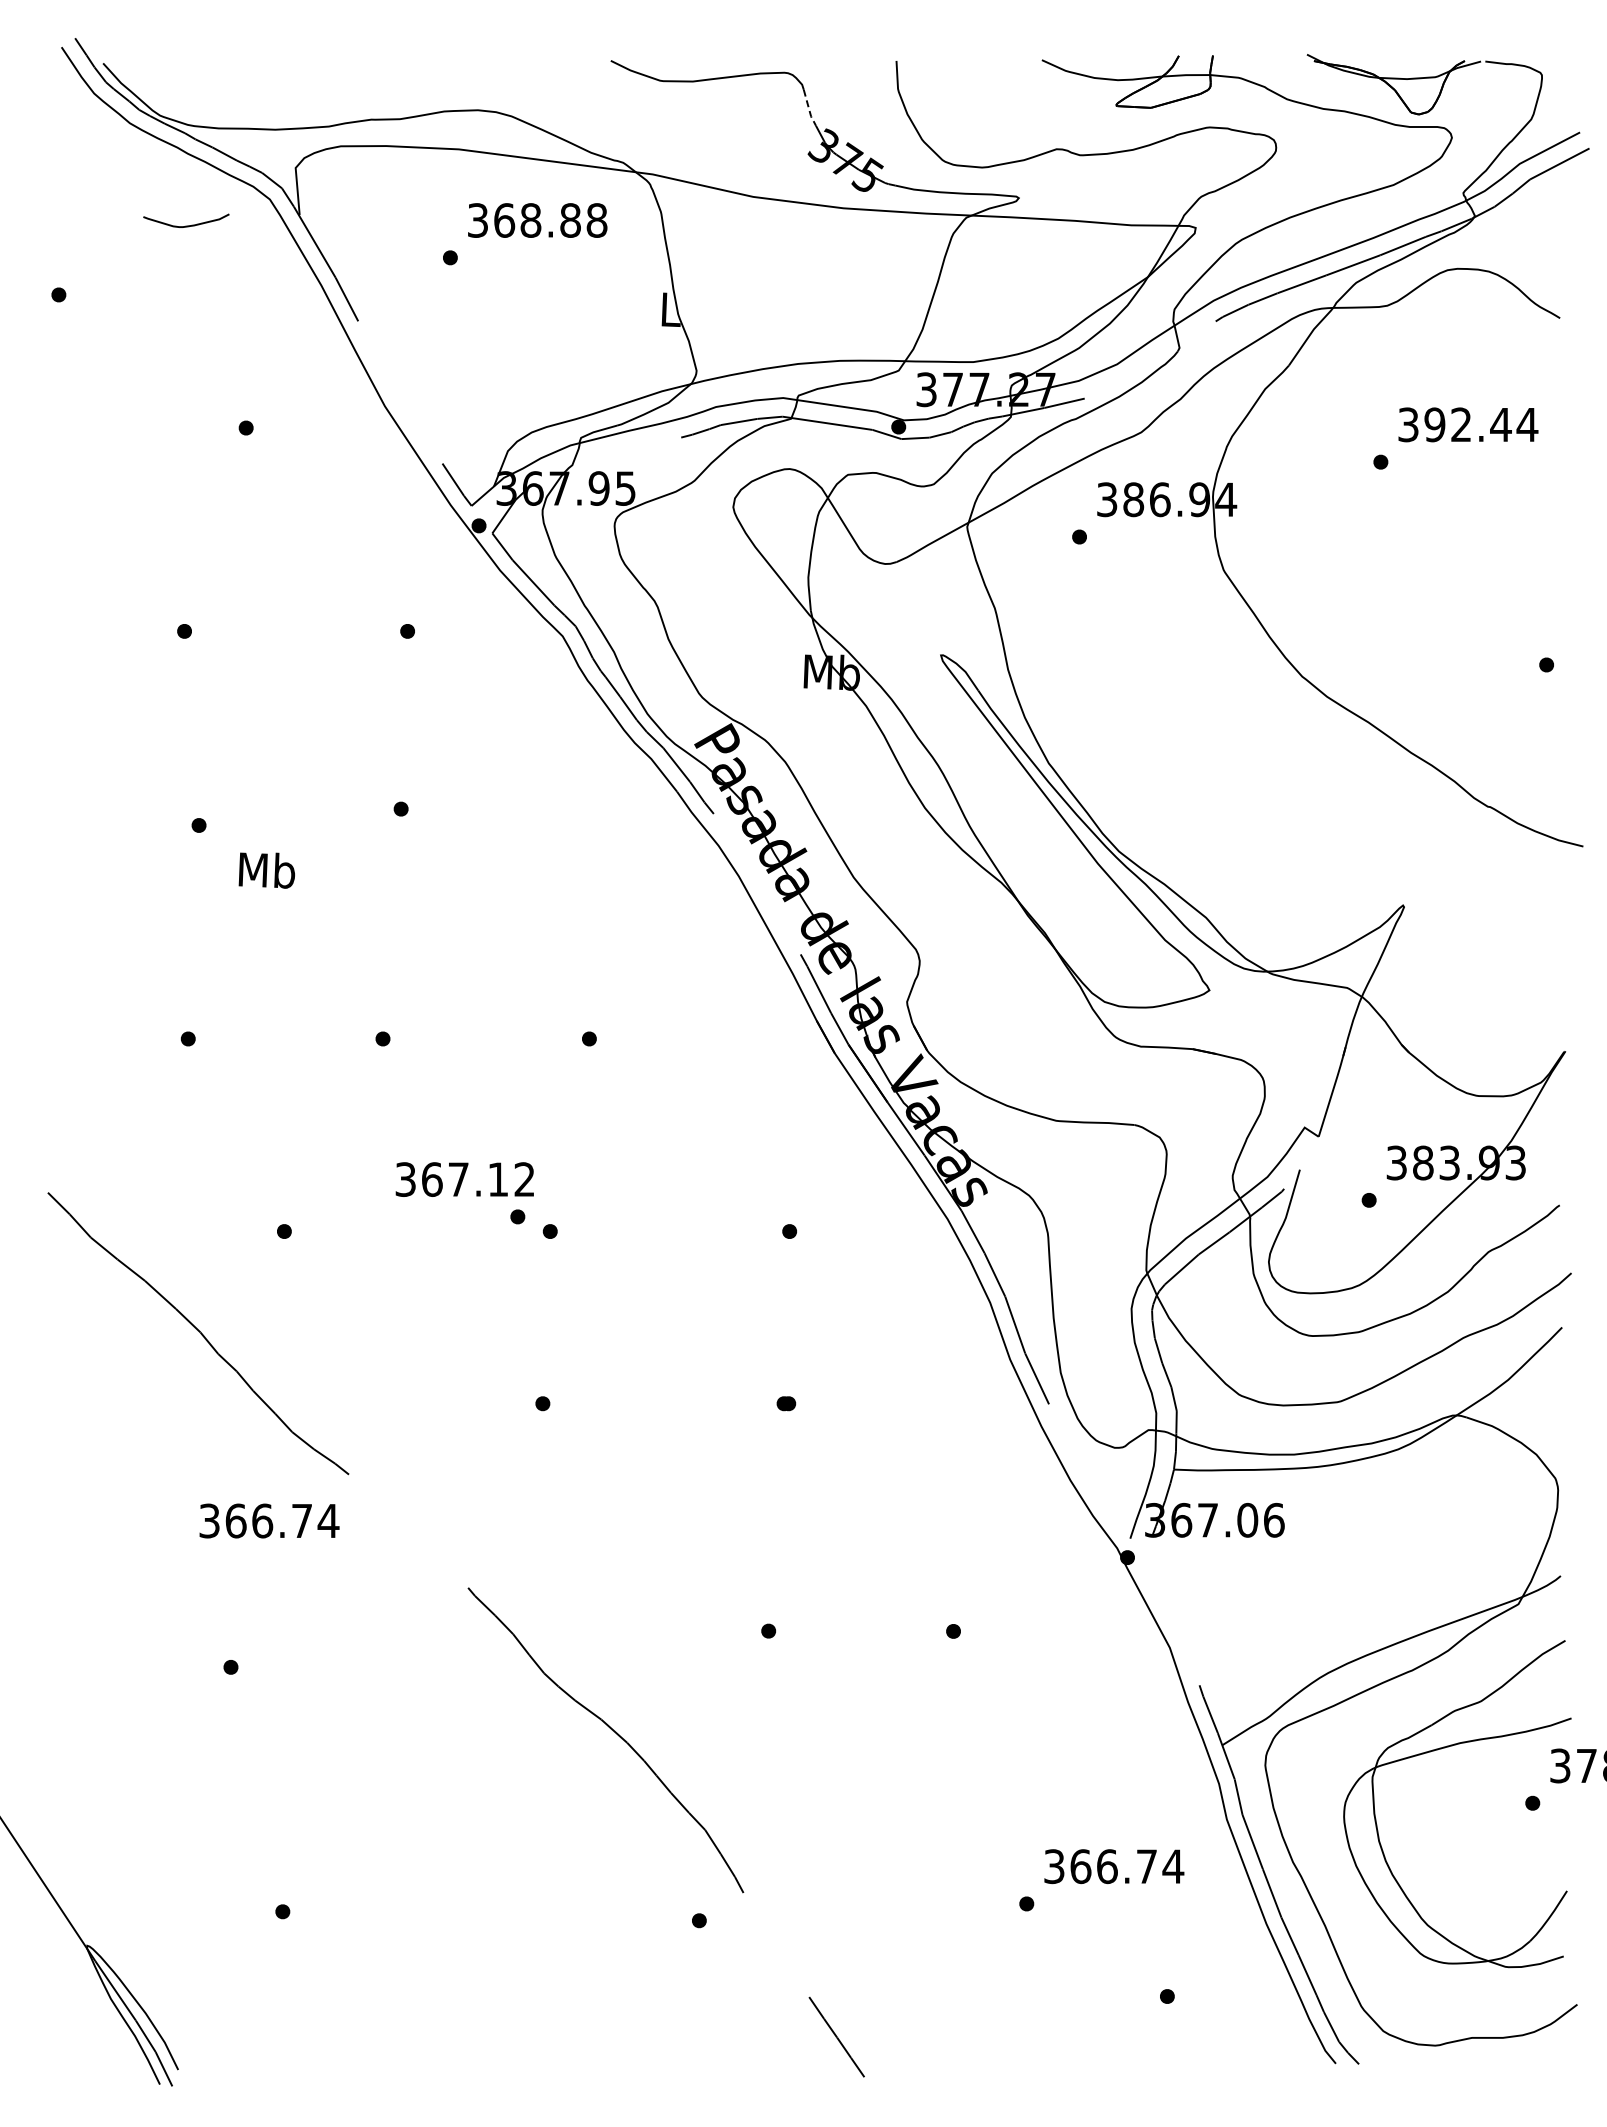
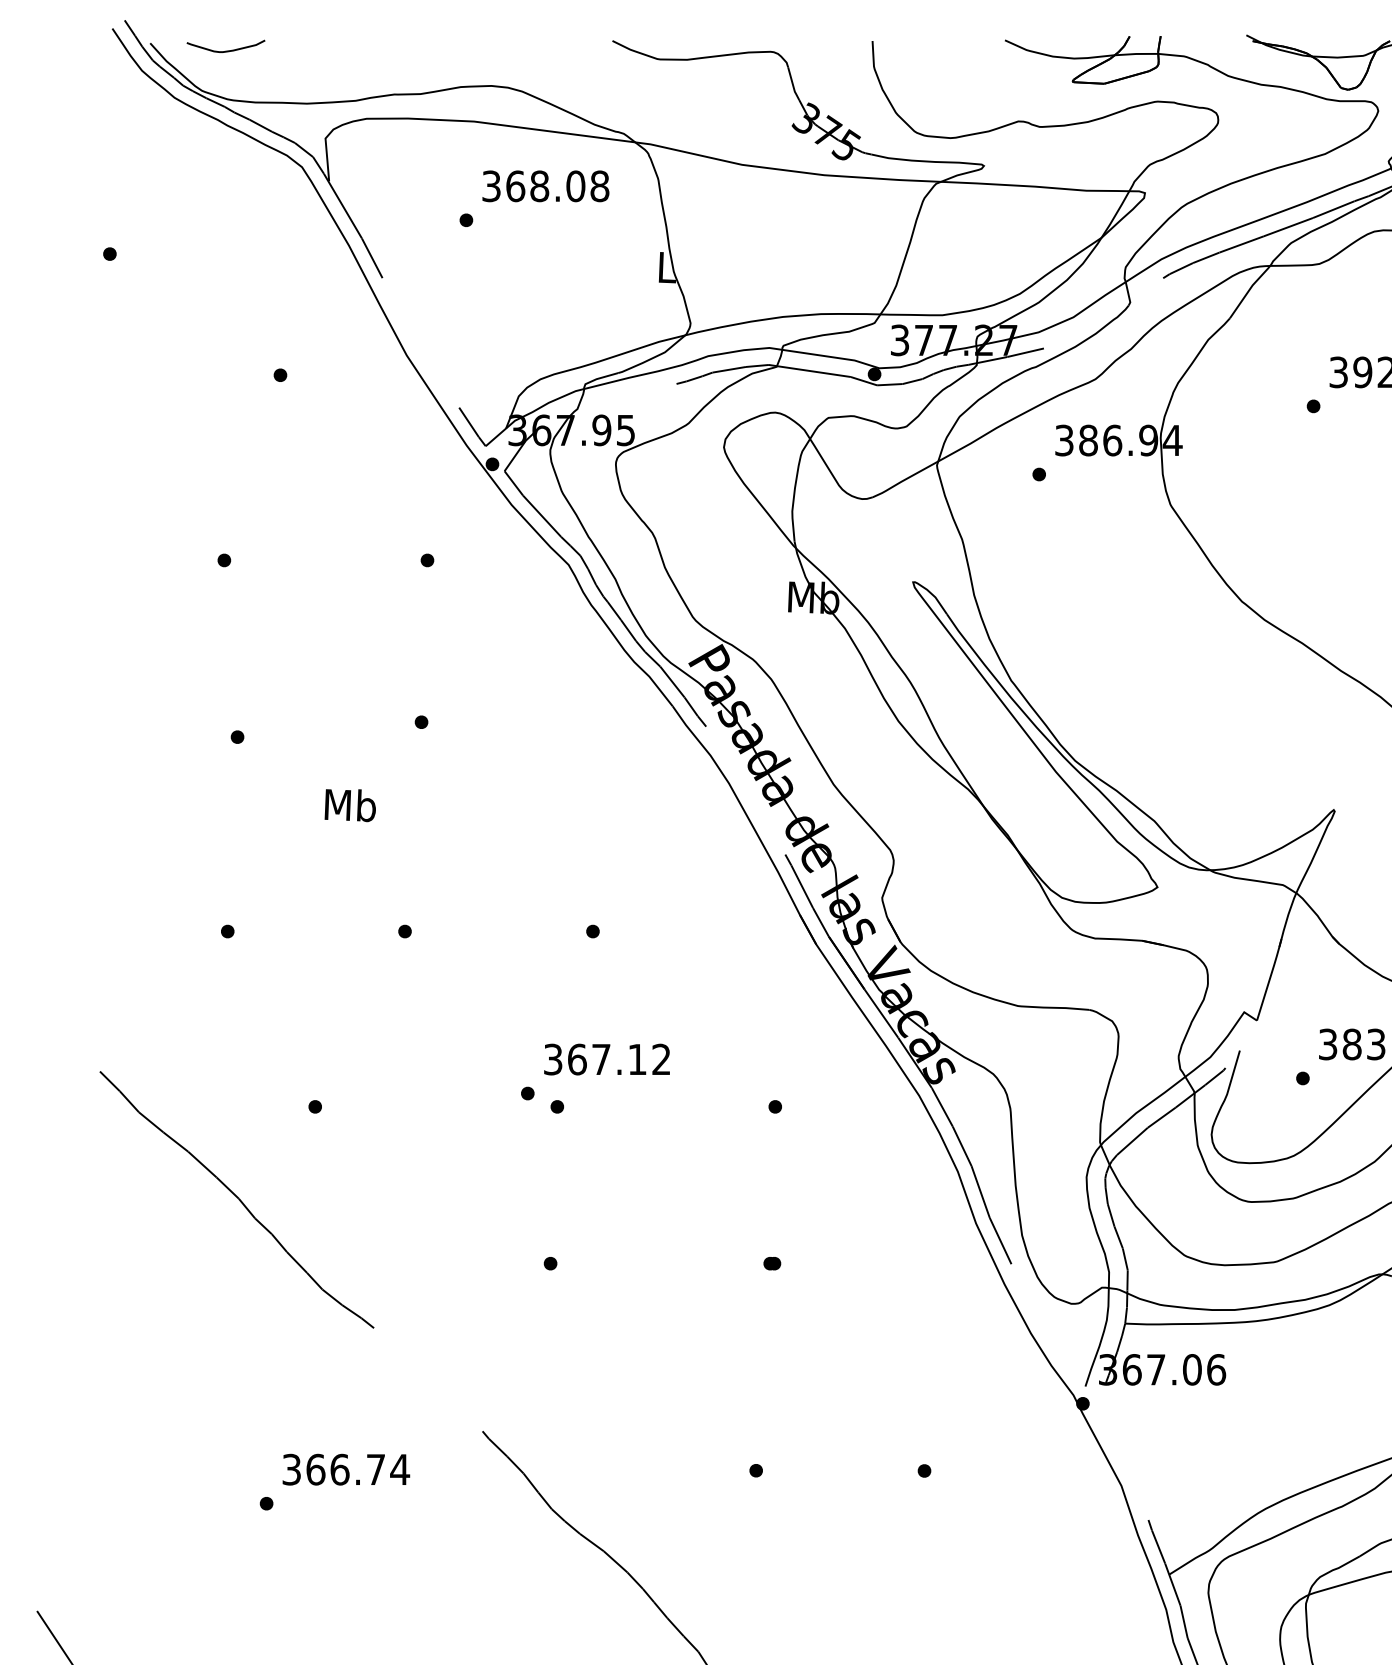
line: (809, 109) -> (793, 85), dashed -> solid
text: (570, 220) -> (575, 186), 368.88 -> 368.08
curve: (186, 225) -> (226, 50), moved
text: (266, 870) -> (349, 805), moved
text: (464, 1179) -> (606, 1059), moved
text: (269, 1520) -> (346, 1469), moved

